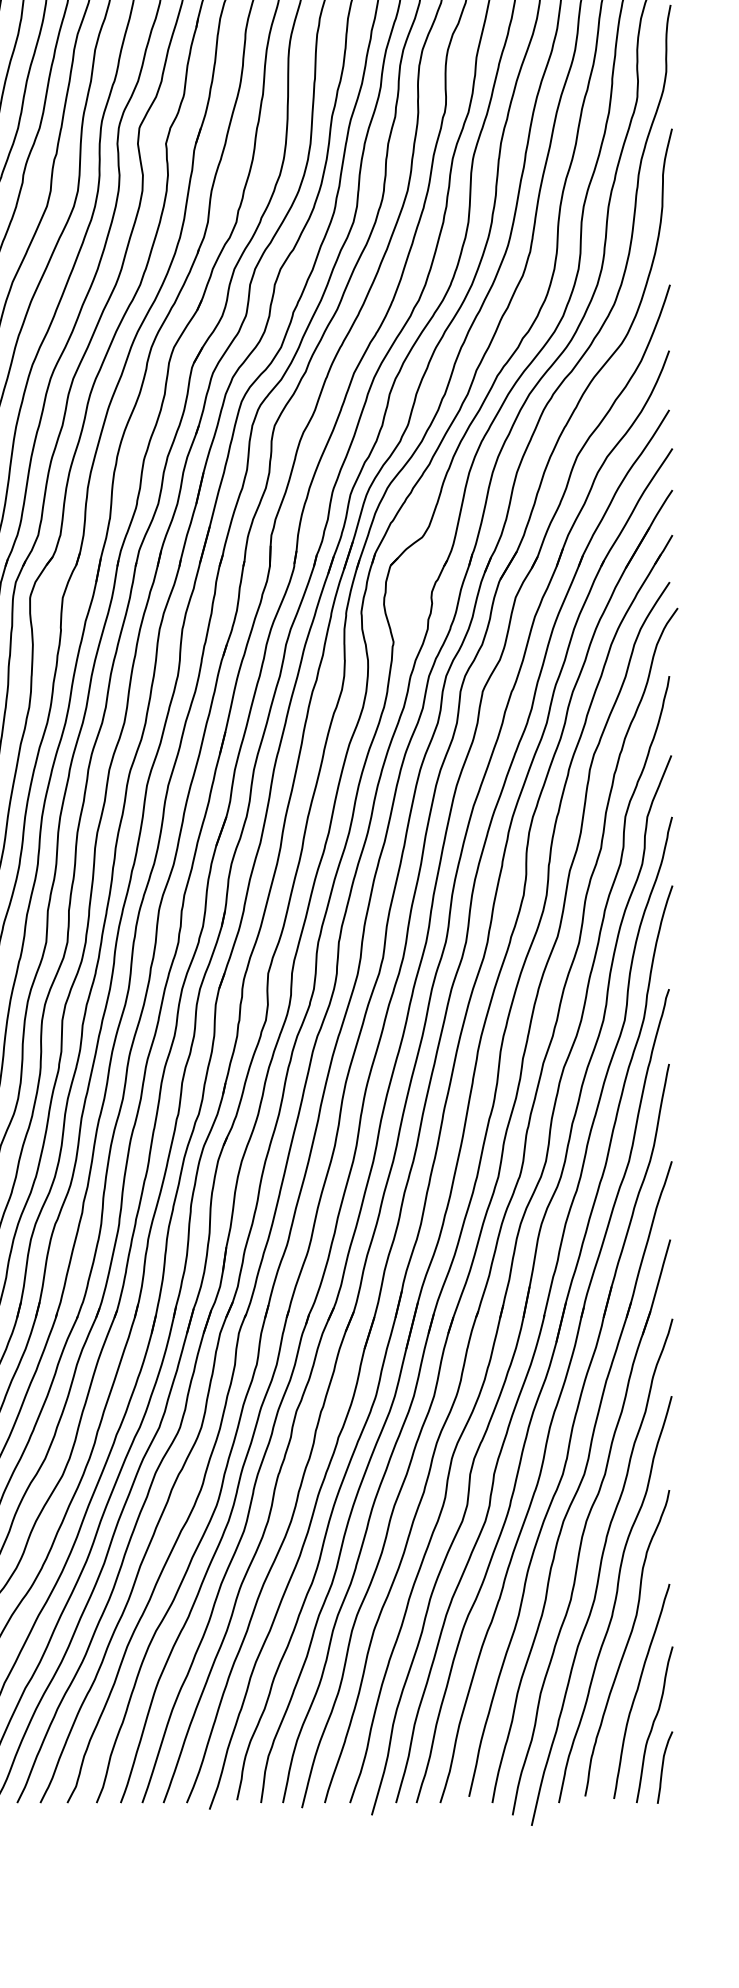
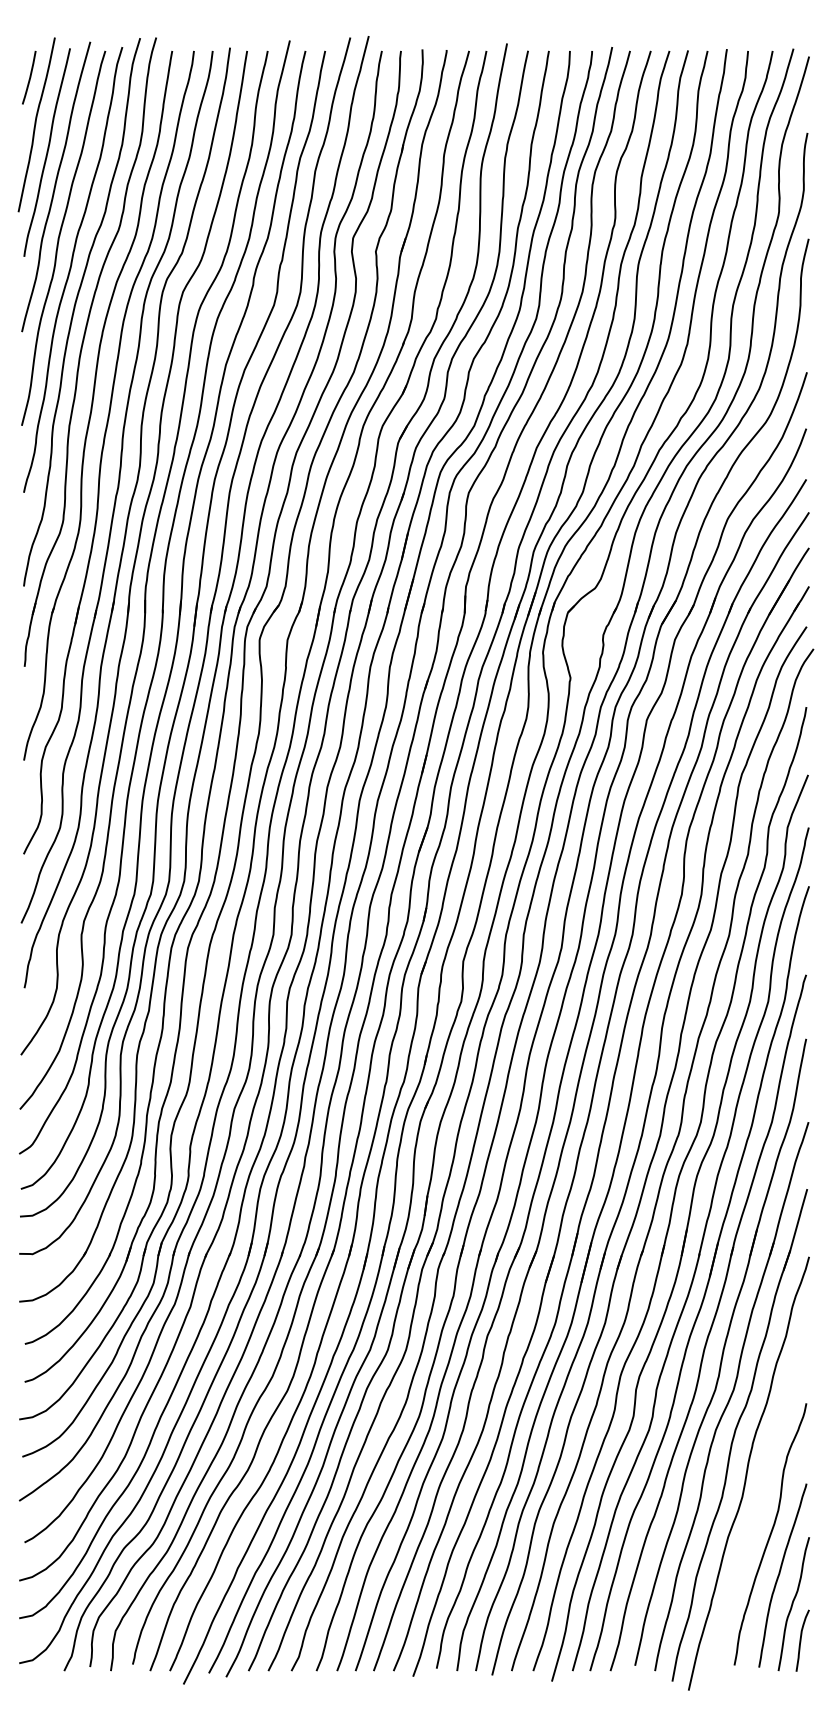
curve: (615, 1600) -> (760, 1497), removed

